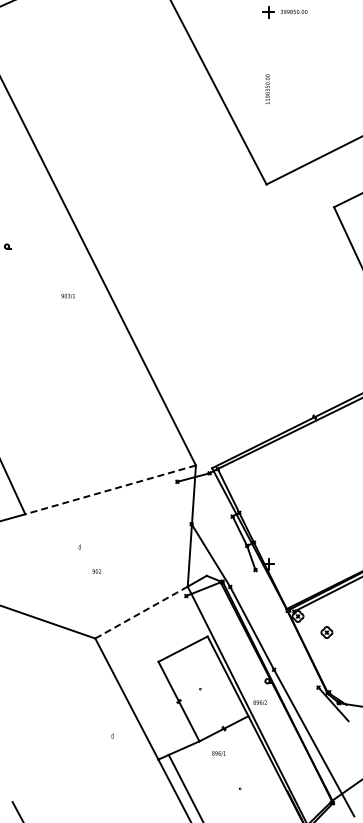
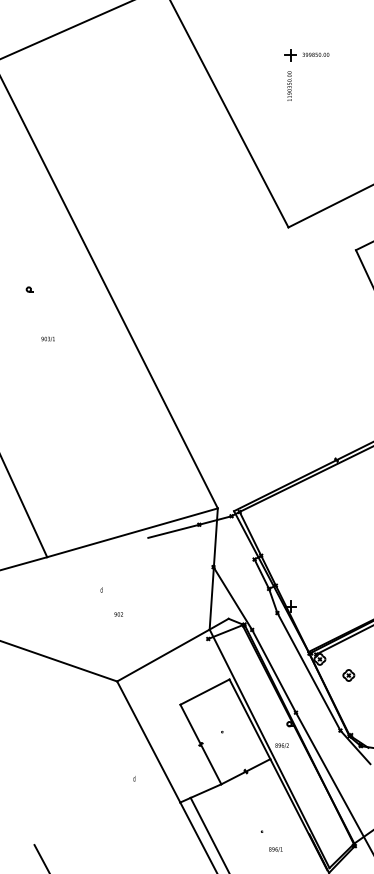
text: (267, 88) -> (289, 85), moved
text: (67, 295) -> (47, 338), moved
line: (151, 487) -> (173, 530), added
line: (110, 489) -> (132, 532), dashed -> solid
line: (141, 612) -> (163, 655), dashed -> solid
line: (286, 628) -> (308, 671), added
text: (218, 753) -> (275, 849), moved

